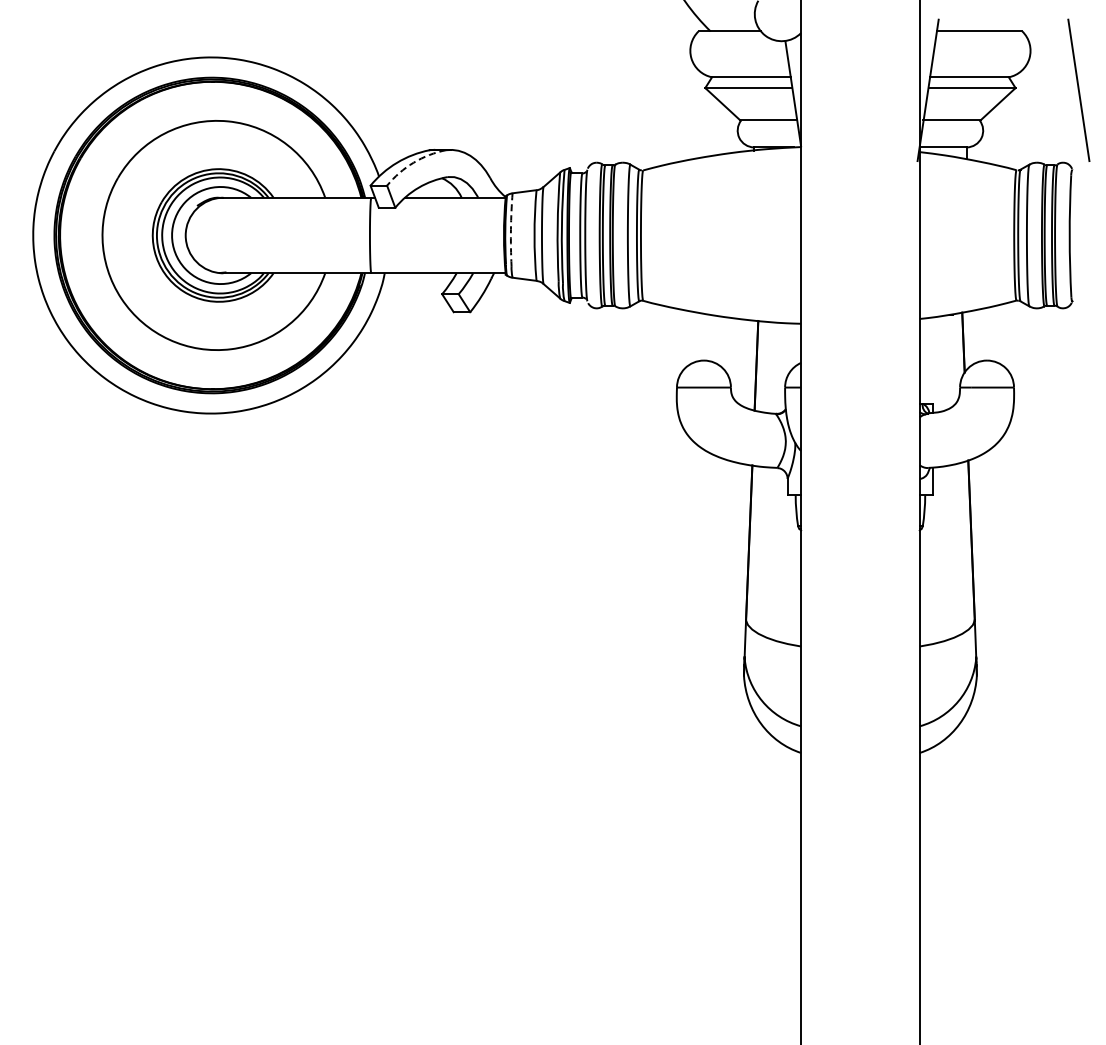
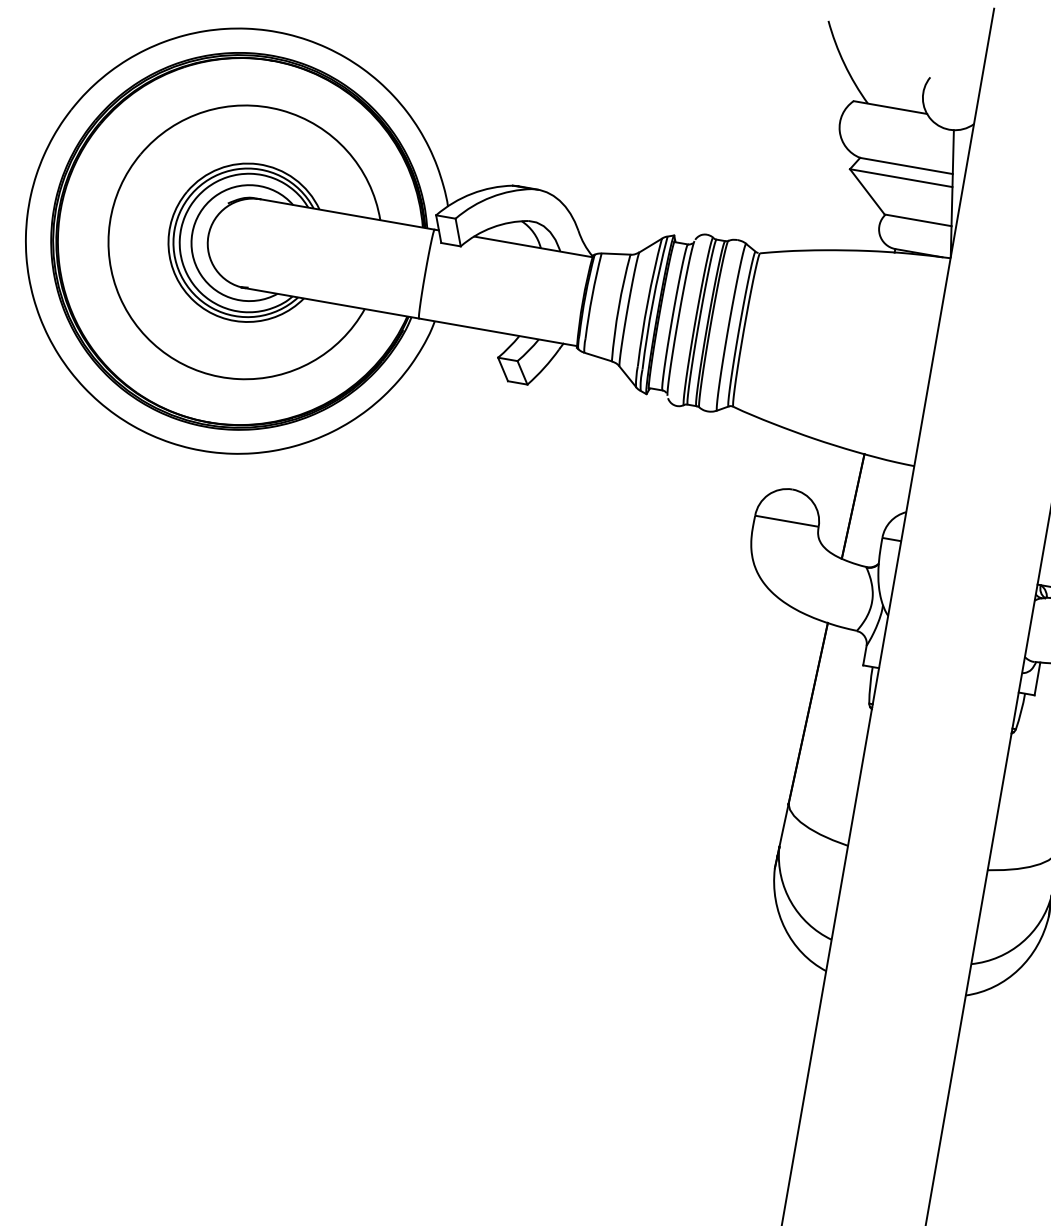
arc: (413, 162) -> (491, 196), dashed -> solid
arc: (510, 229) -> (591, 295), dashed -> solid

